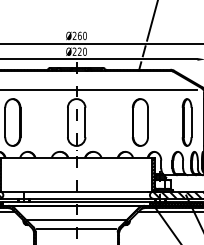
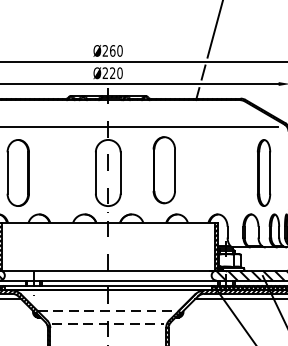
part: (140, 122) -> (164, 170), moved
line: (76, 220) -> (108, 311), solid -> dashed
line: (76, 229) -> (108, 323), solid -> dashed

